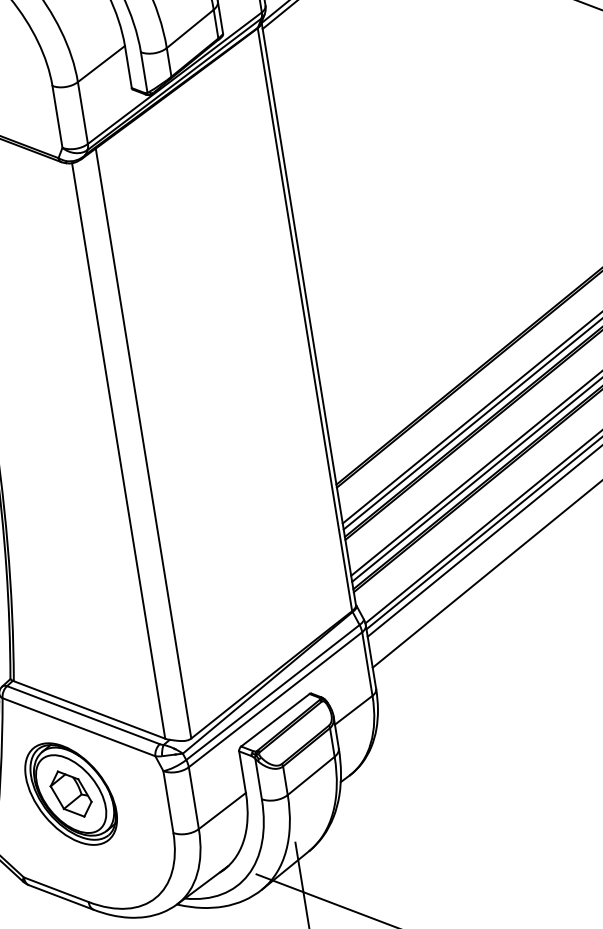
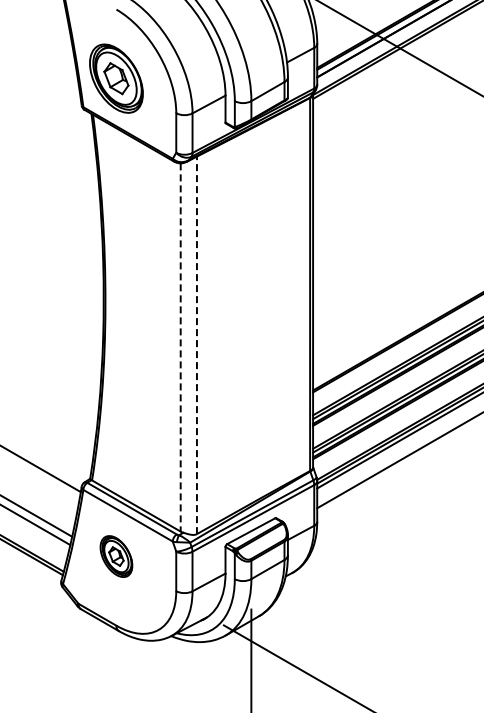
line: (142, 443) -> (196, 345), solid -> dashed
line: (118, 451) -> (180, 347), solid -> dashed
part: (71, 793) -> (116, 556), size x0.6

